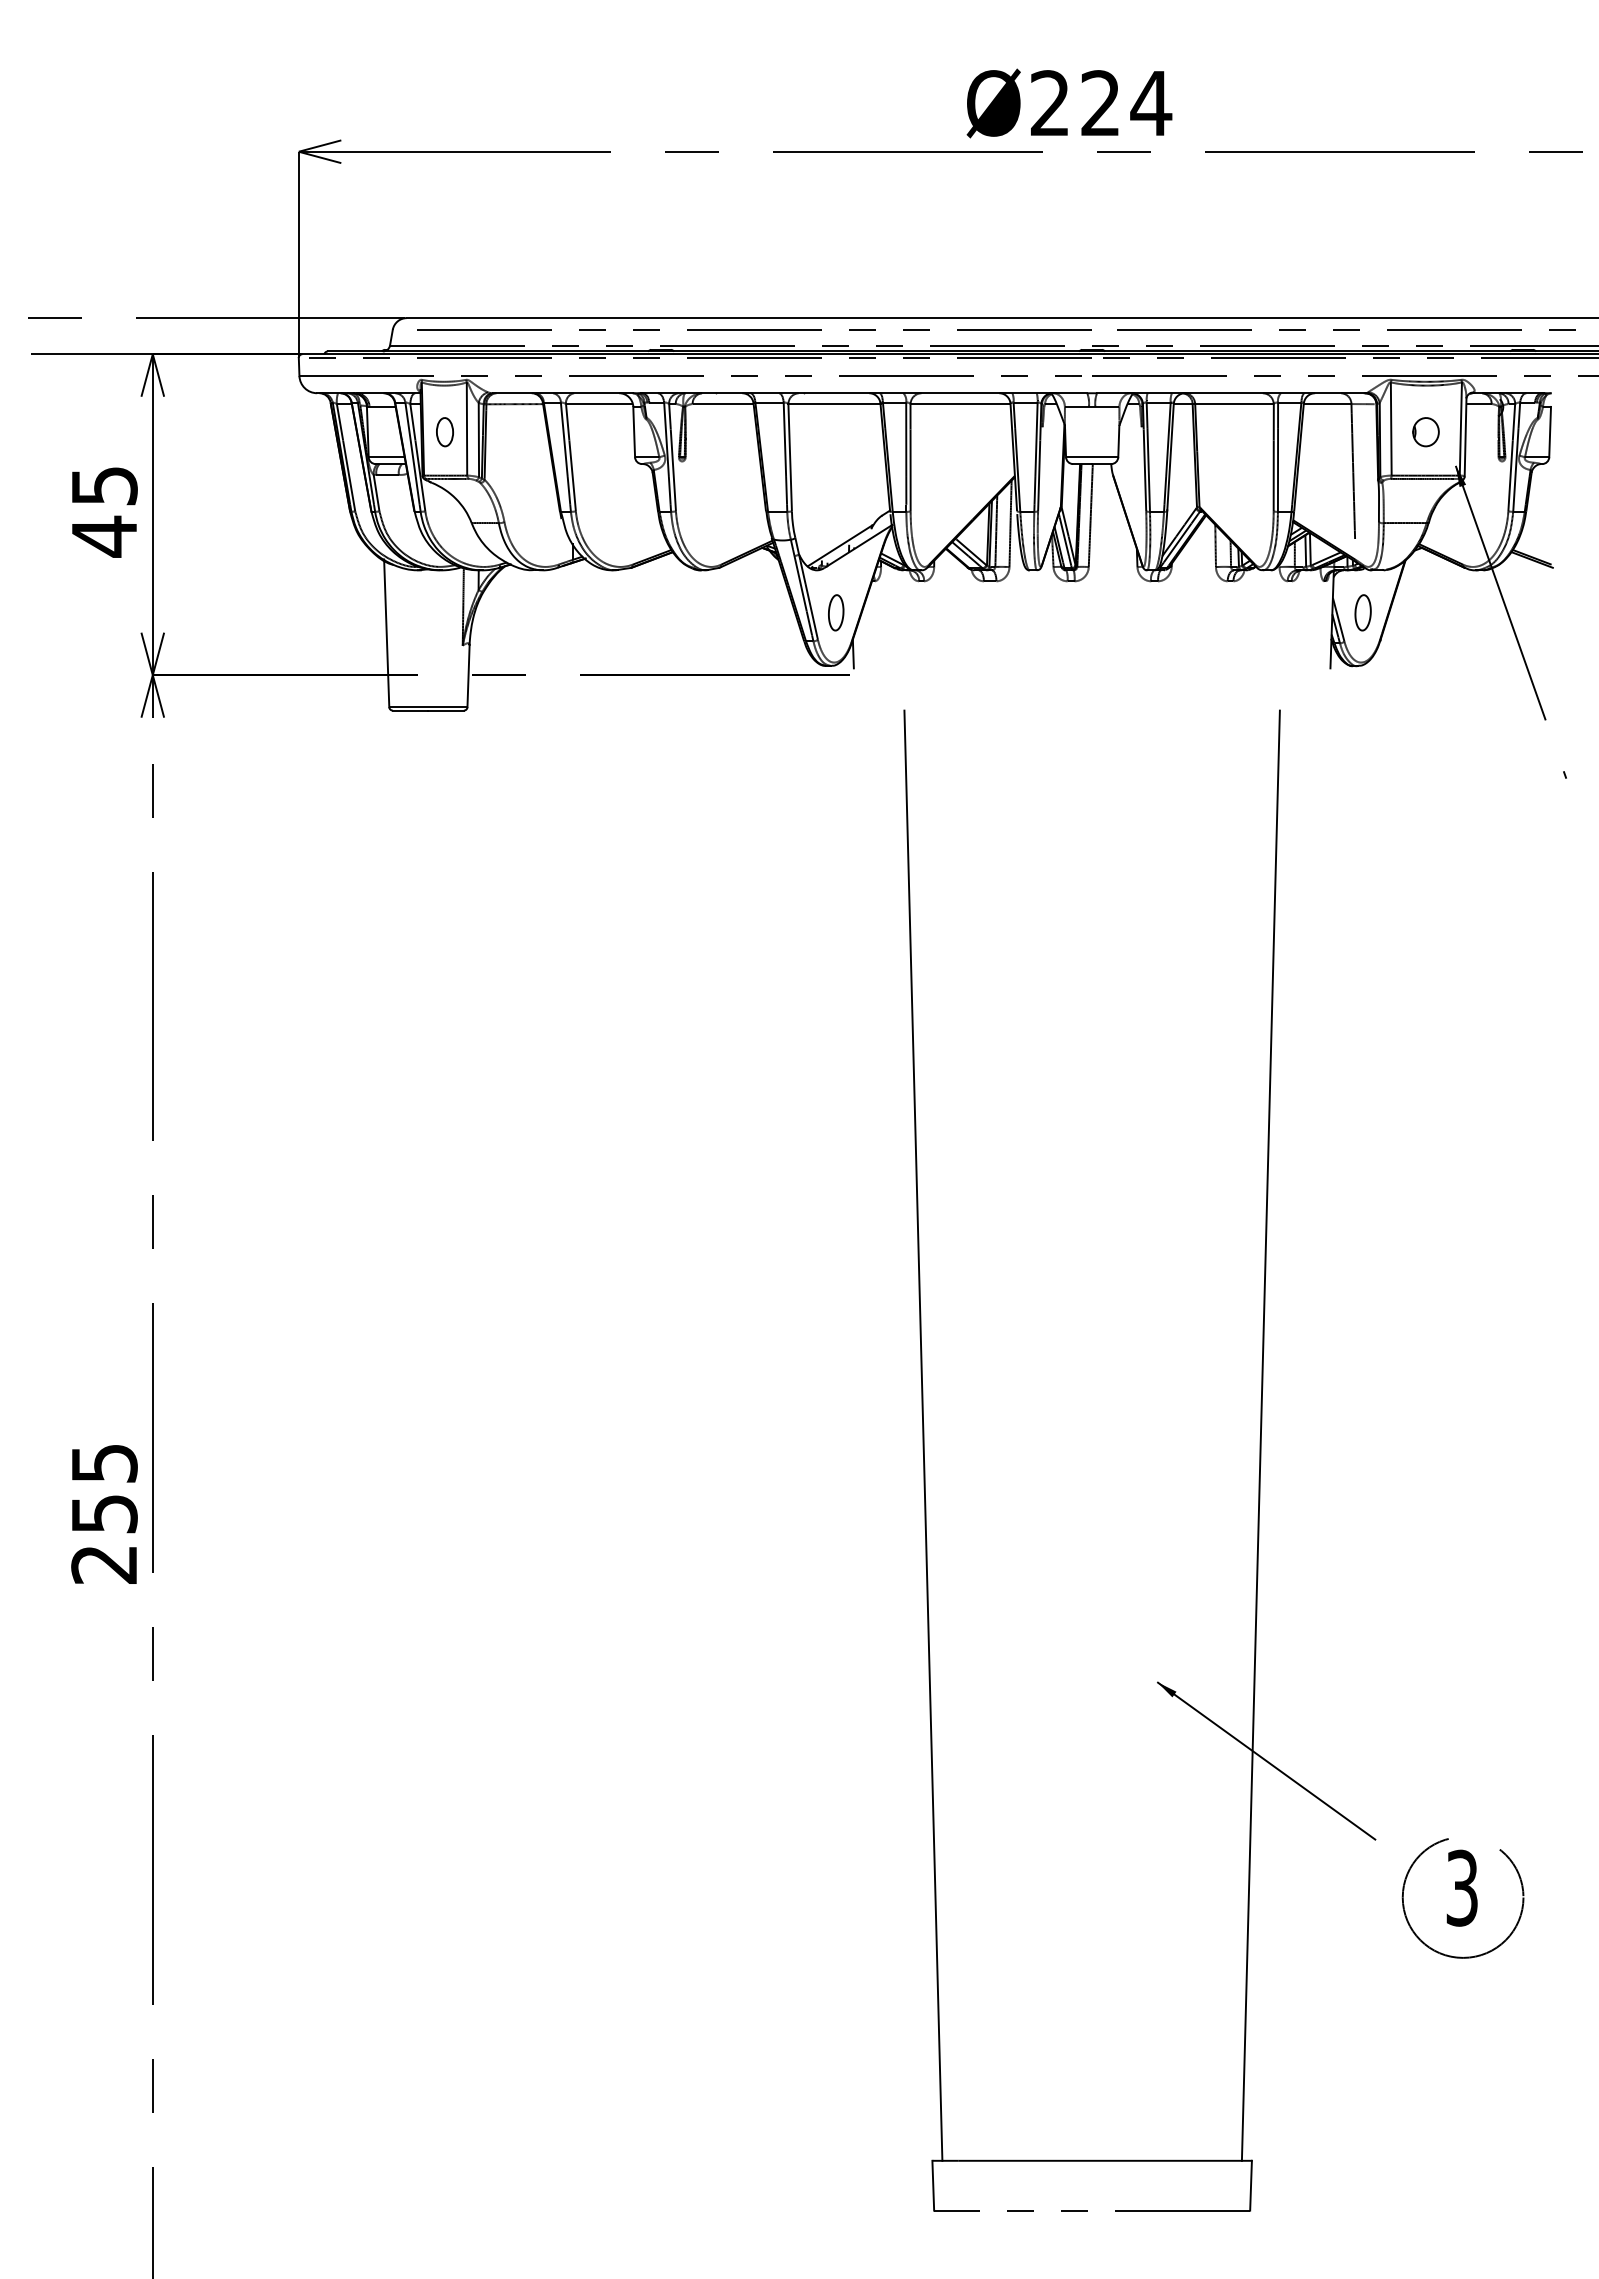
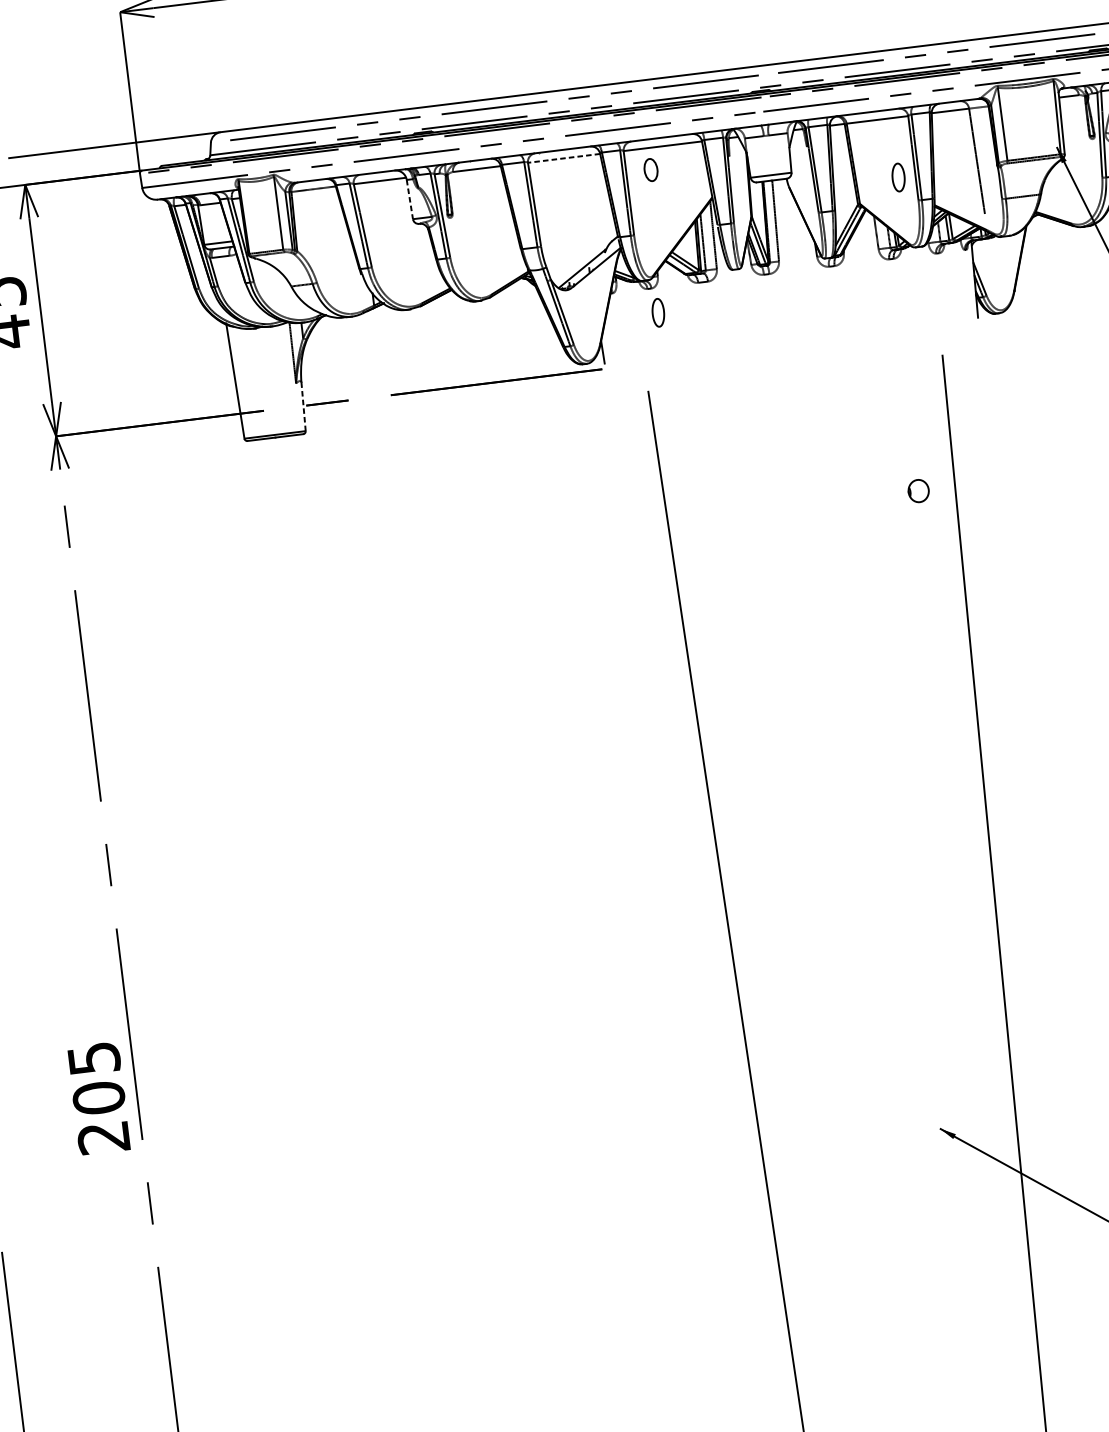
line: (833, 404) -> (563, 158), solid -> dashed
part: (444, 432) -> (650, 170), moved
line: (634, 432) -> (410, 199), solid -> dashed
part: (1425, 432) -> (918, 491), moved
part: (836, 612) -> (658, 312), moved
part: (1362, 612) -> (898, 177), moved
line: (468, 675) -> (303, 406), solid -> dashed
text: (104, 1513) -> (98, 1097), 255 -> 205

